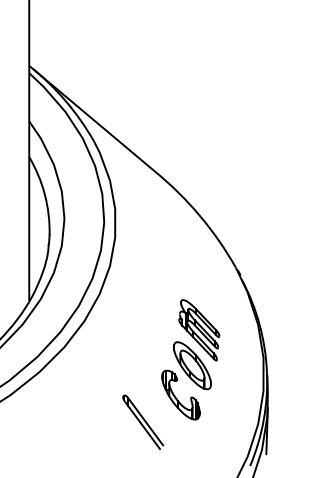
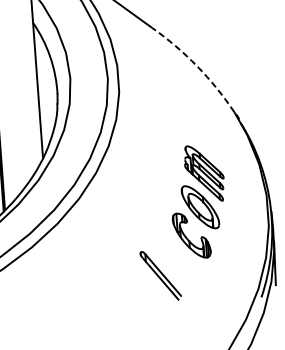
arc: (199, 215) -> (196, 65), solid -> dashed
part: (143, 422) -> (161, 275), moved

